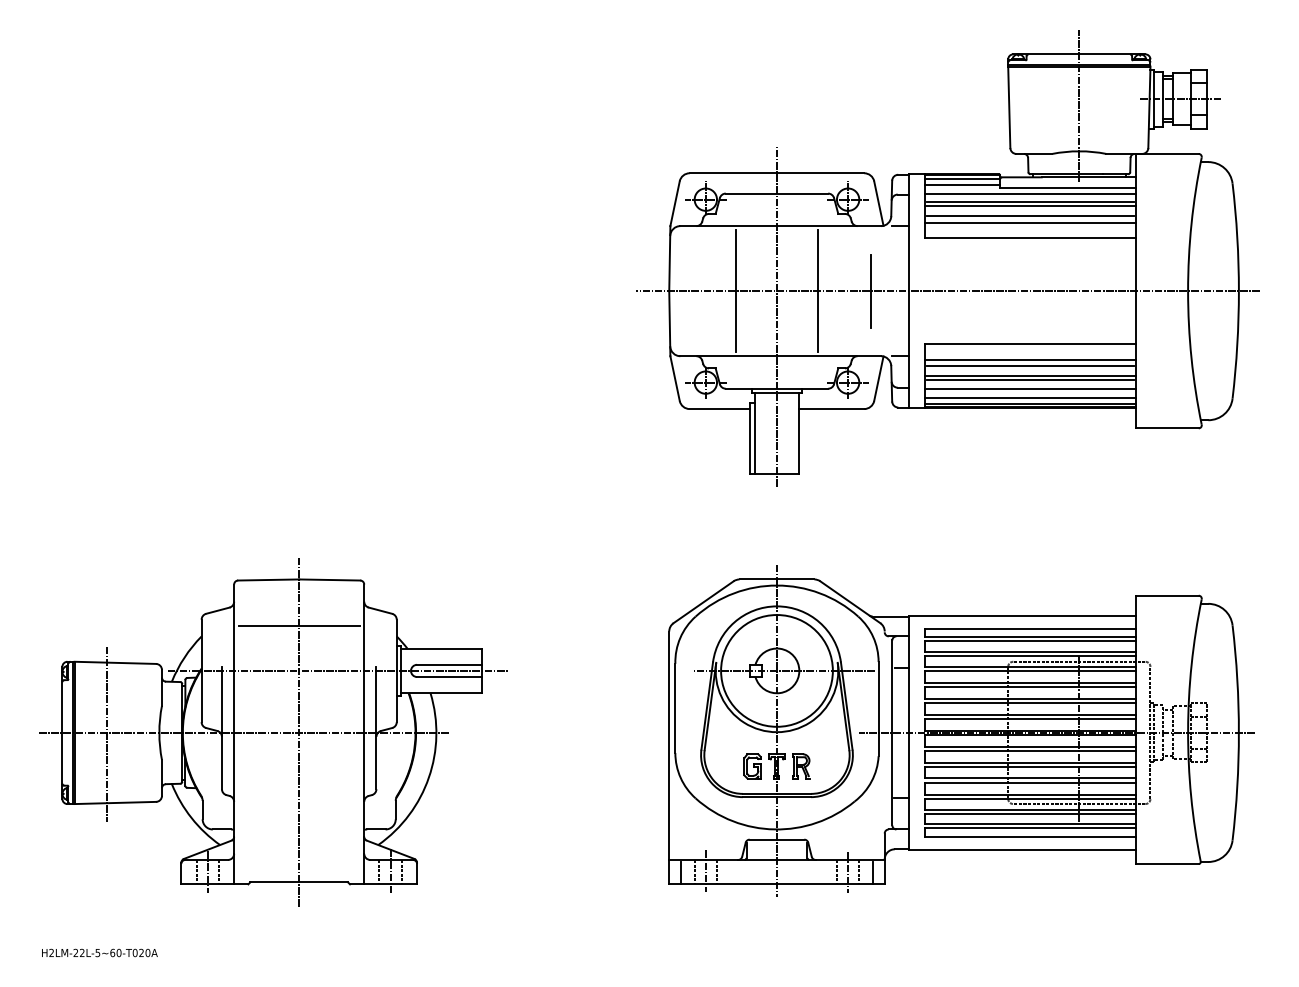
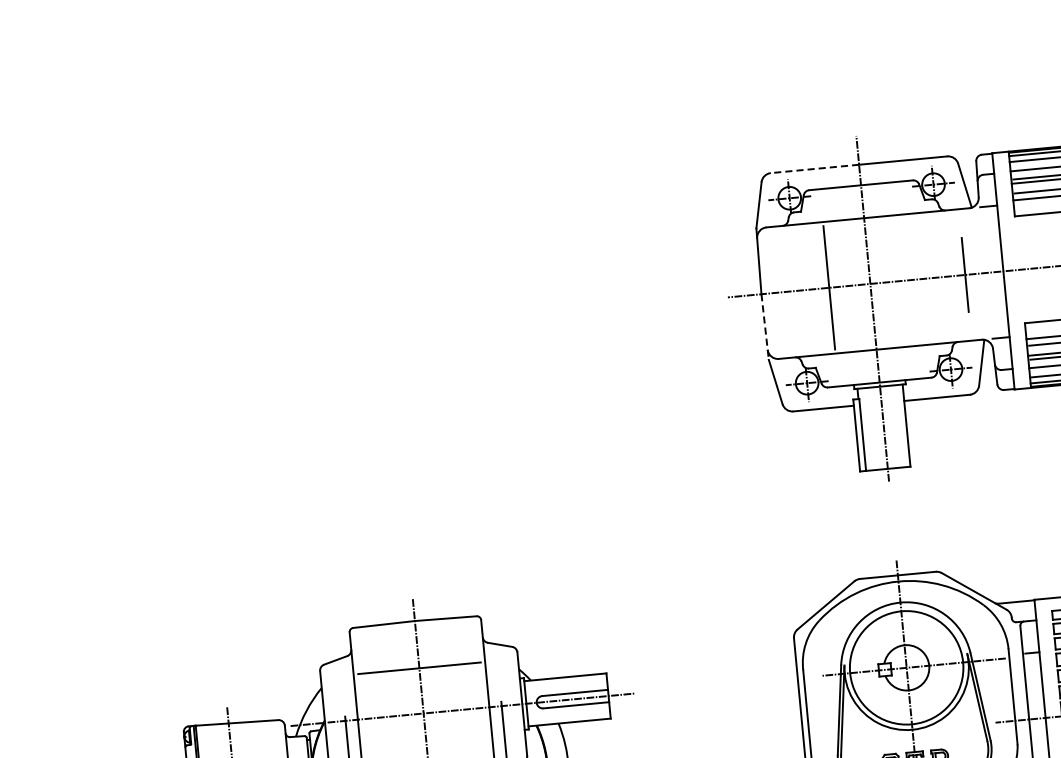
line: (733, 173) -> (815, 169), solid -> dashed
line: (817, 291) -> (911, 280), removed
line: (669, 323) -> (764, 326), solid -> dashed

